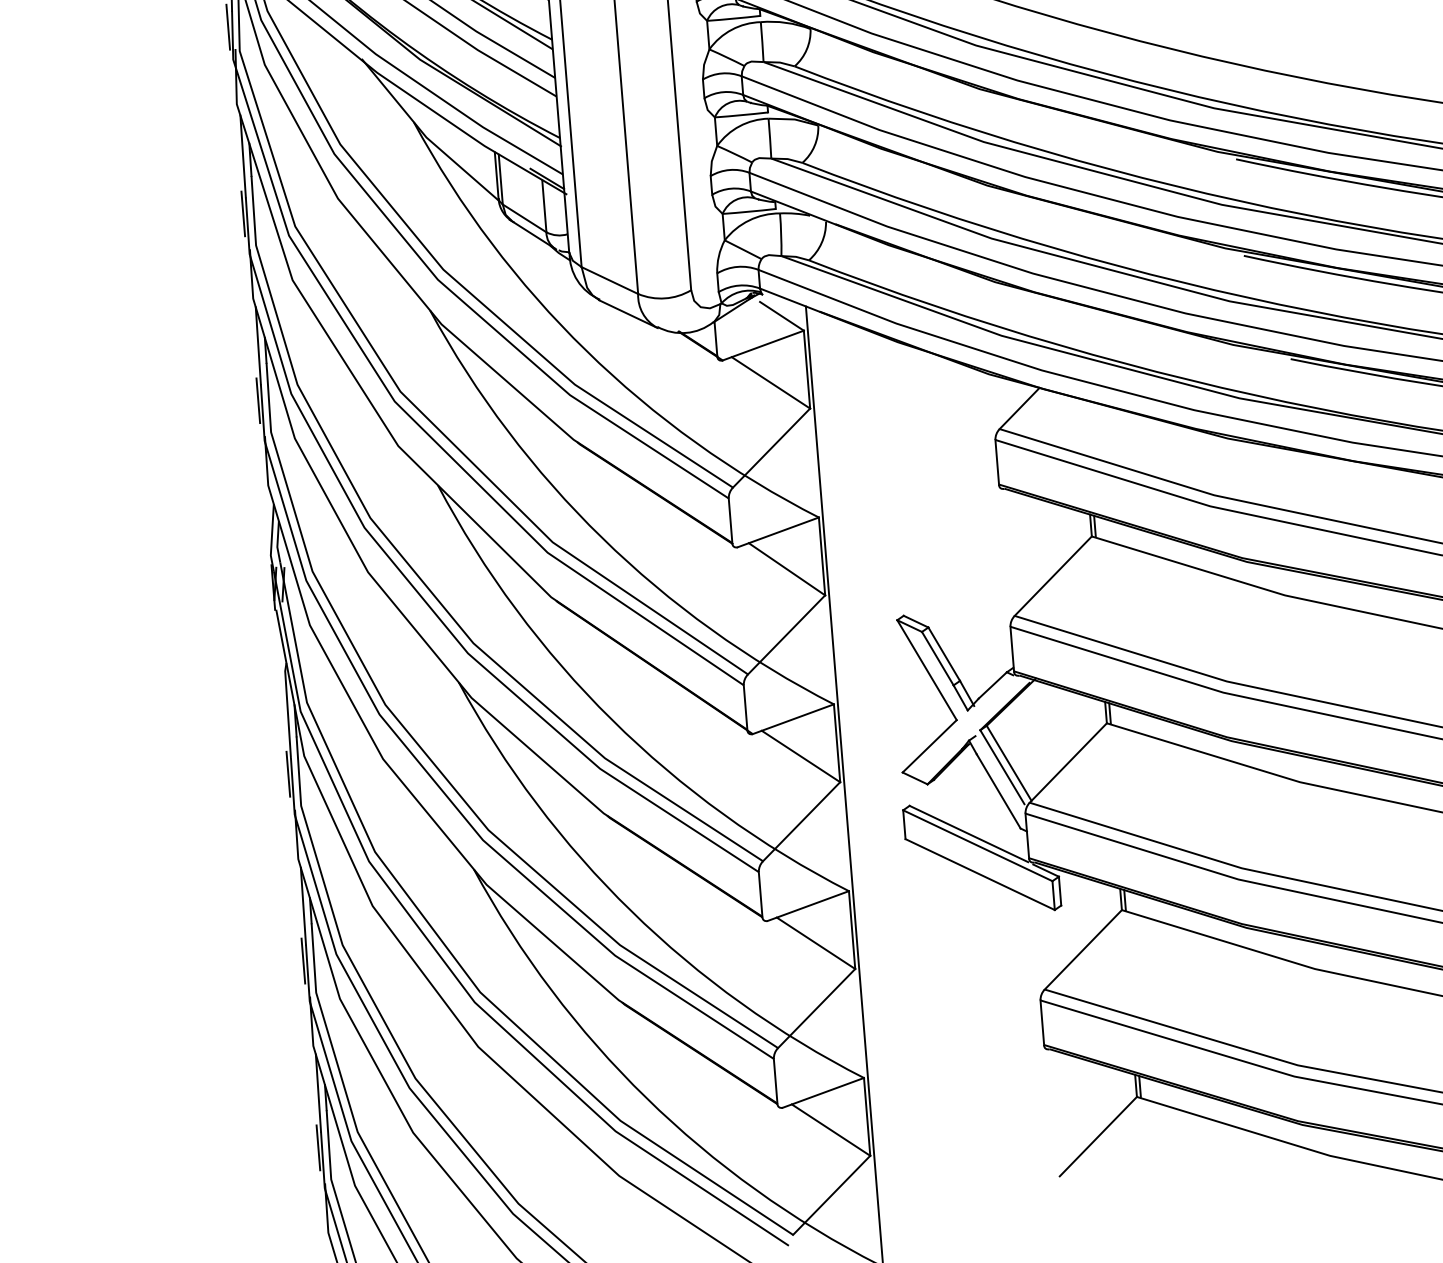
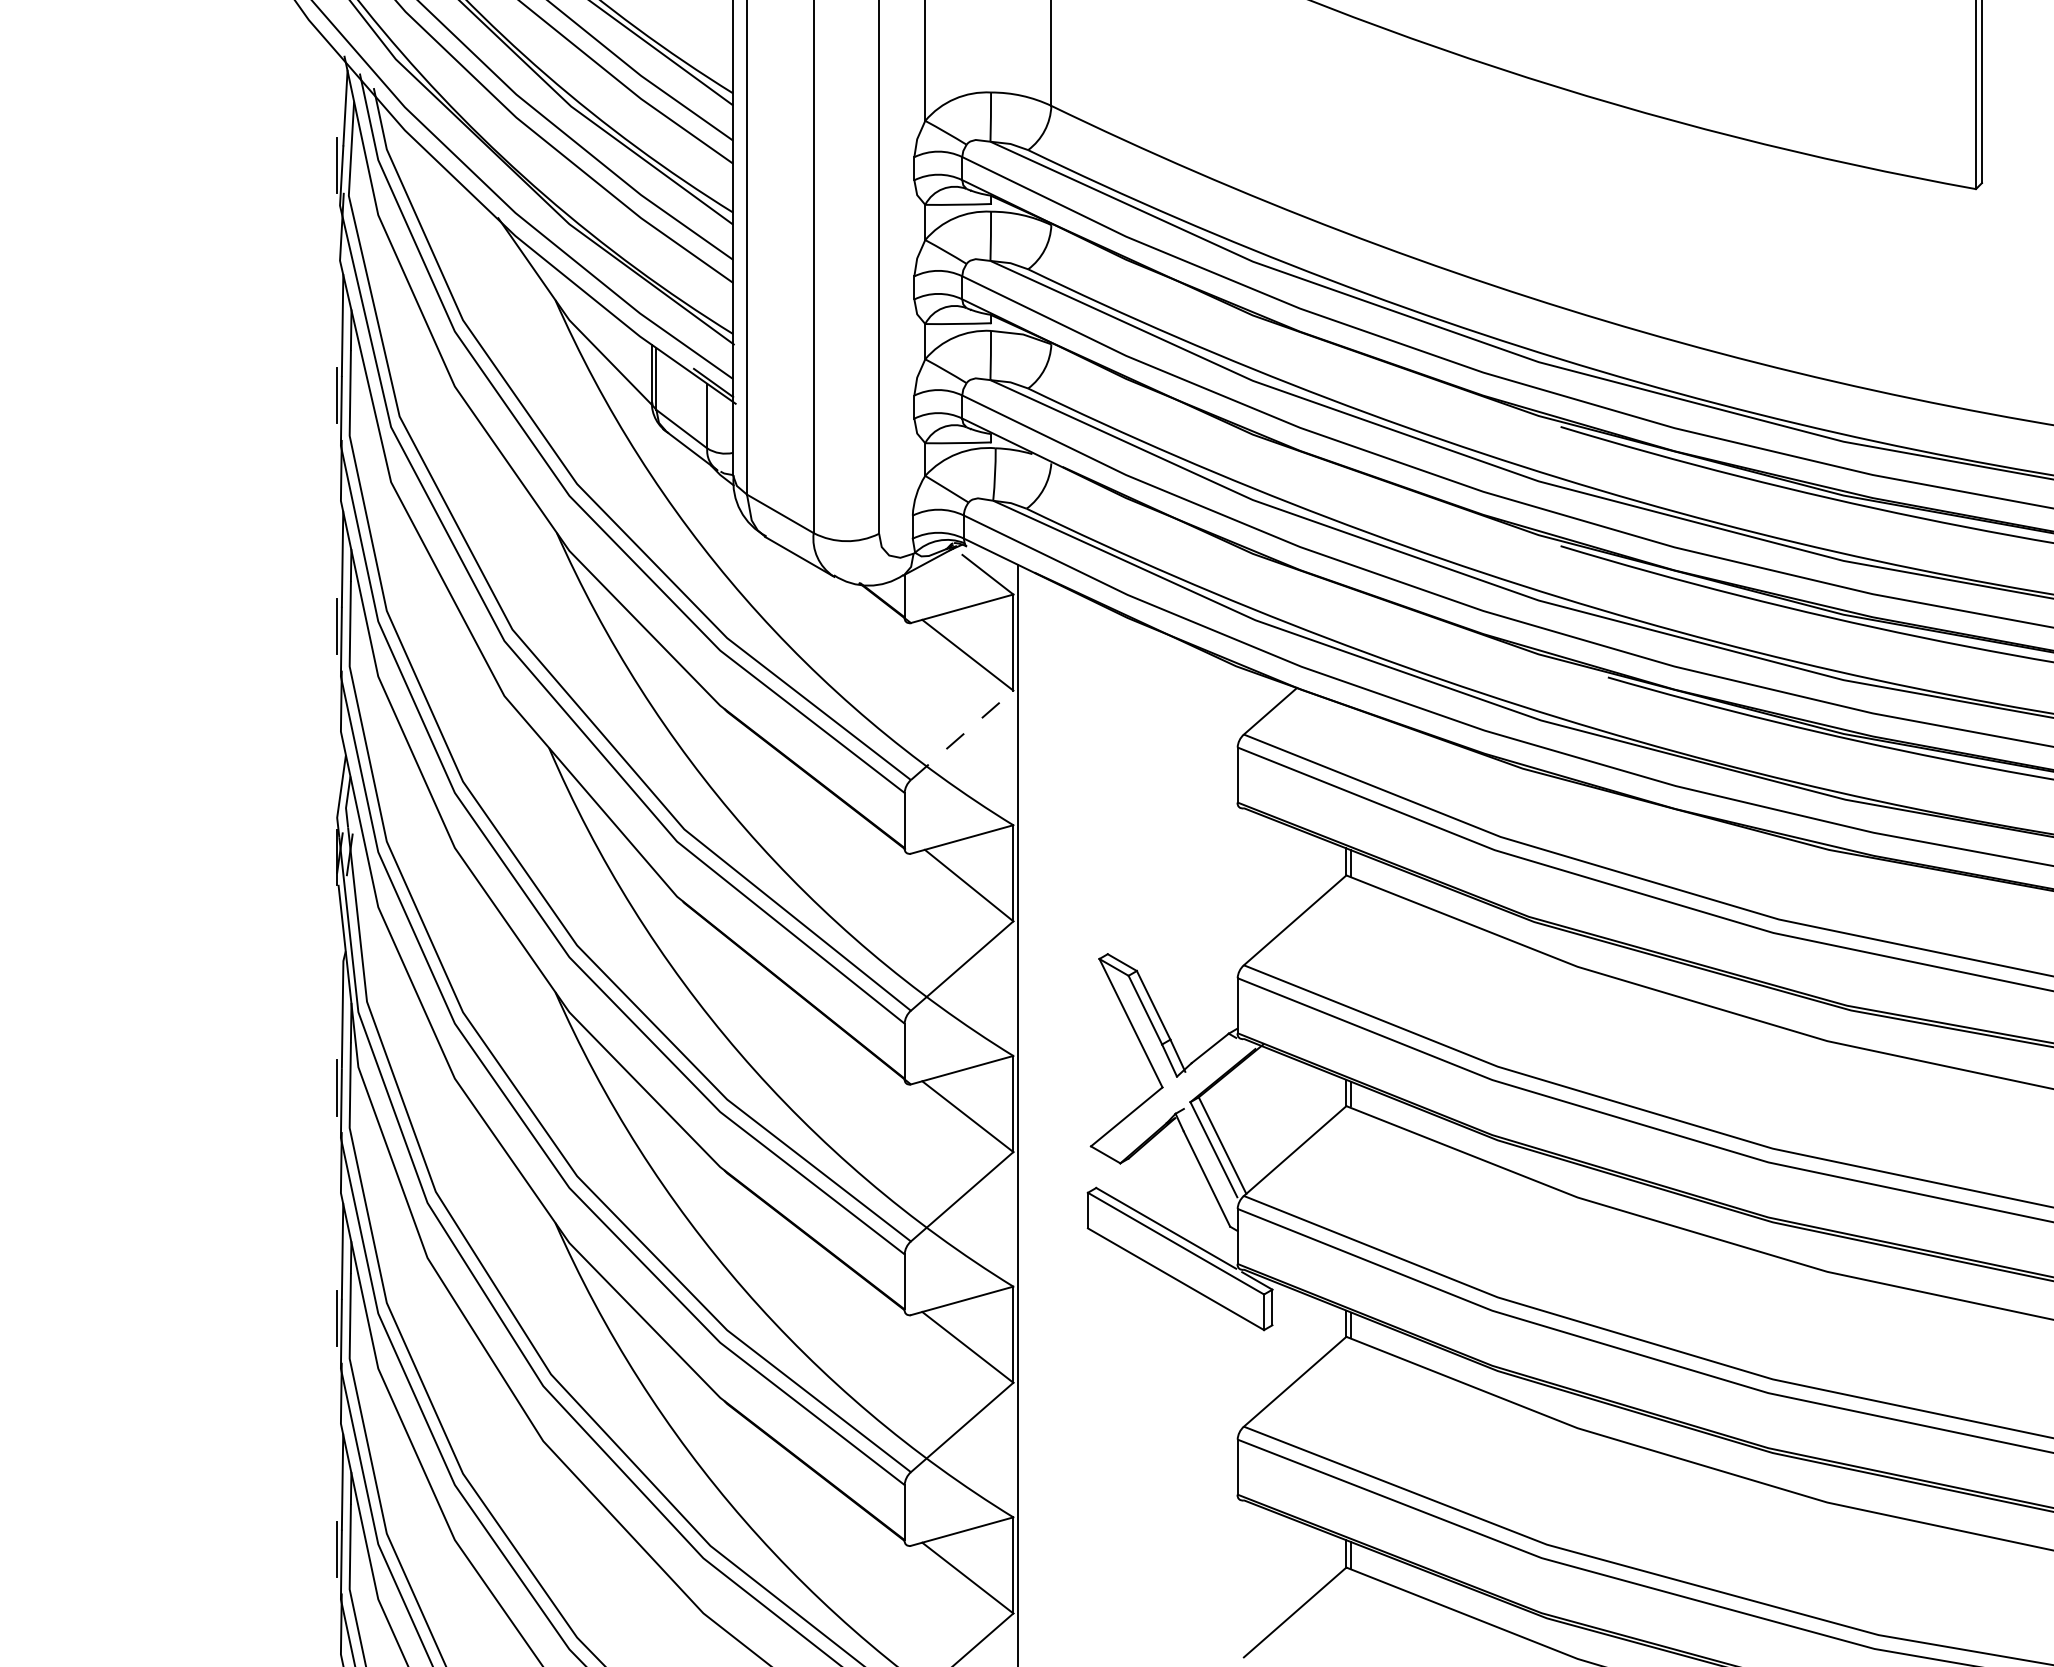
line: (771, 448) -> (962, 735), solid -> dashed

